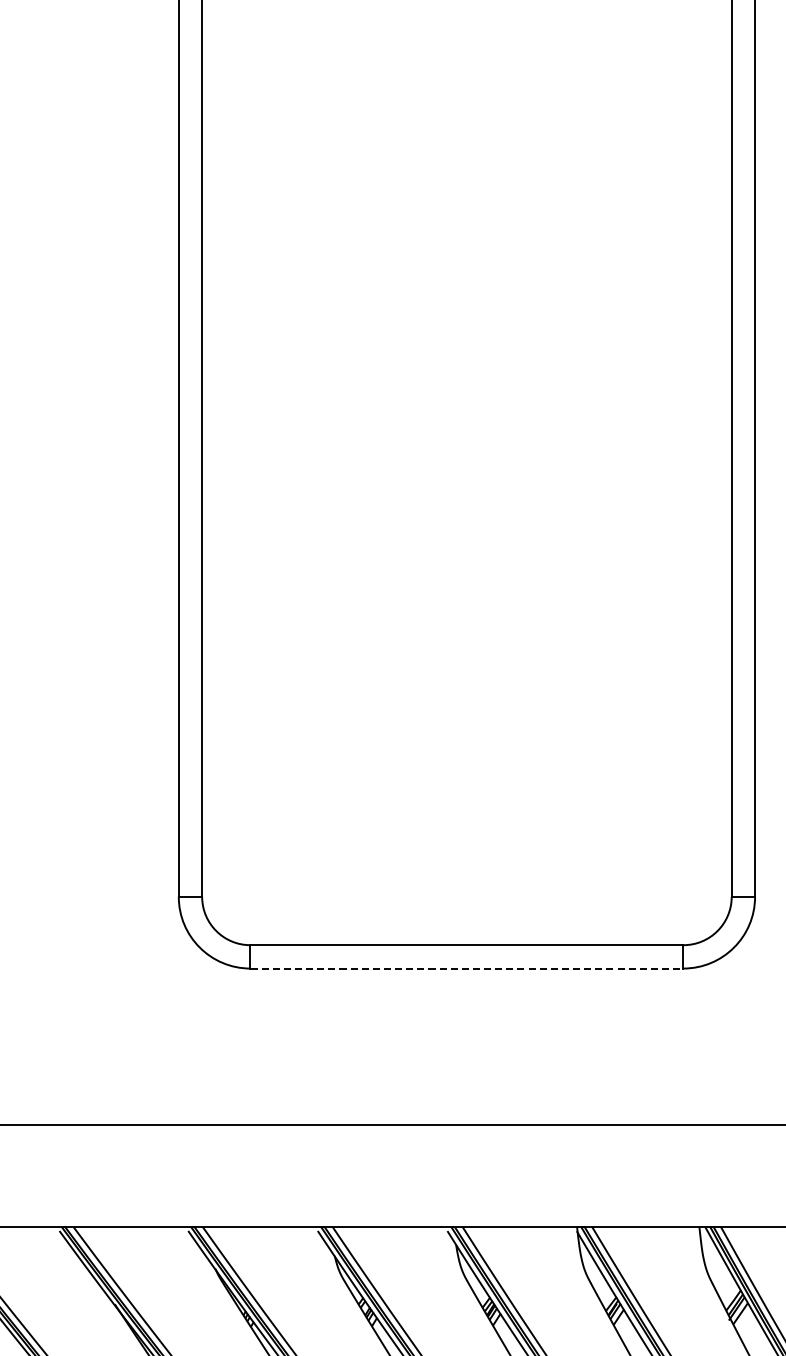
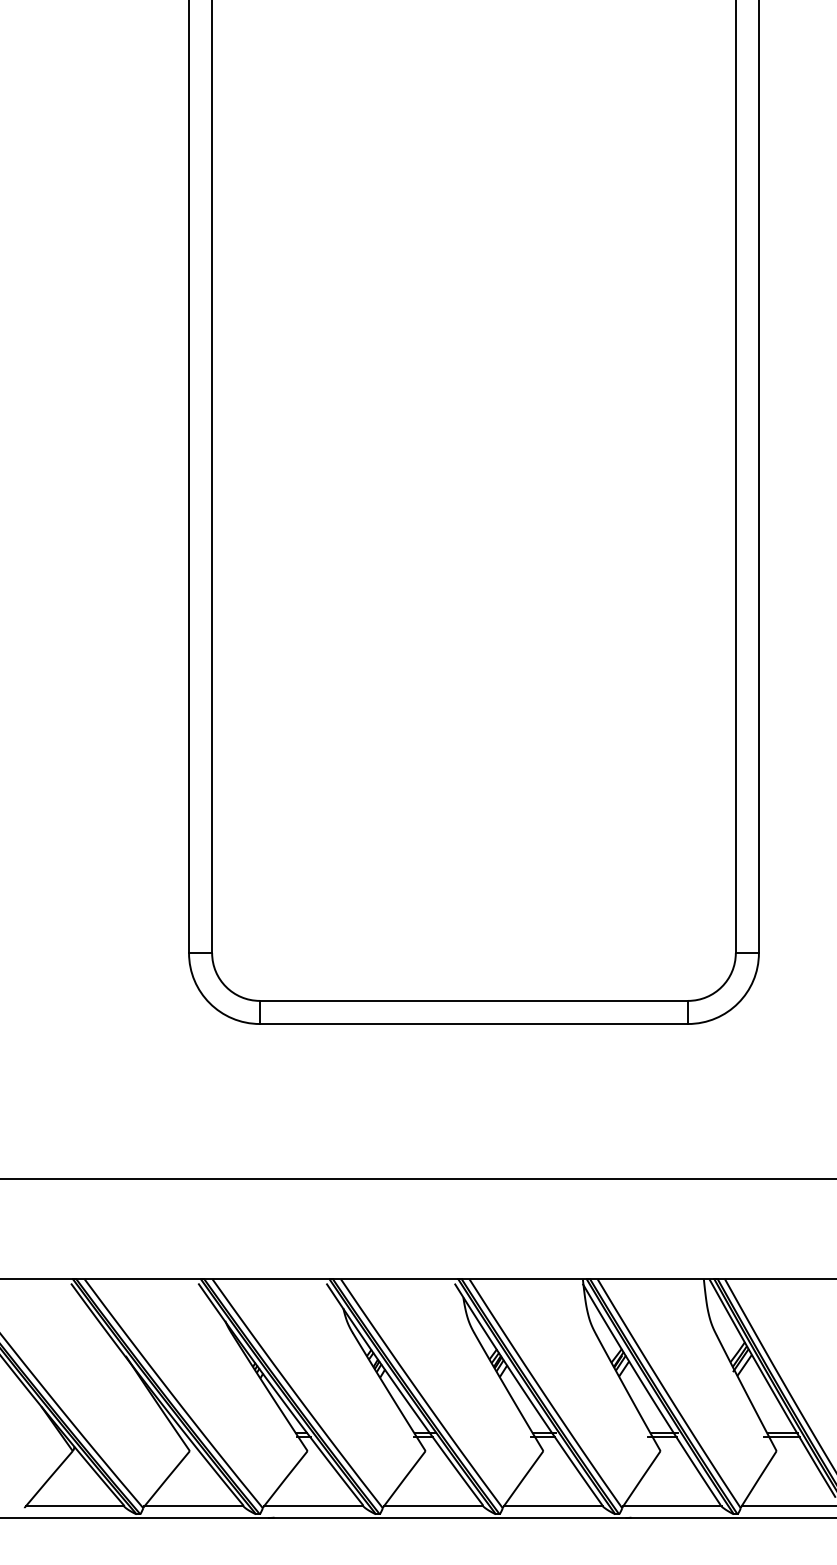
line: (467, 969) -> (474, 1024), dashed -> solid

